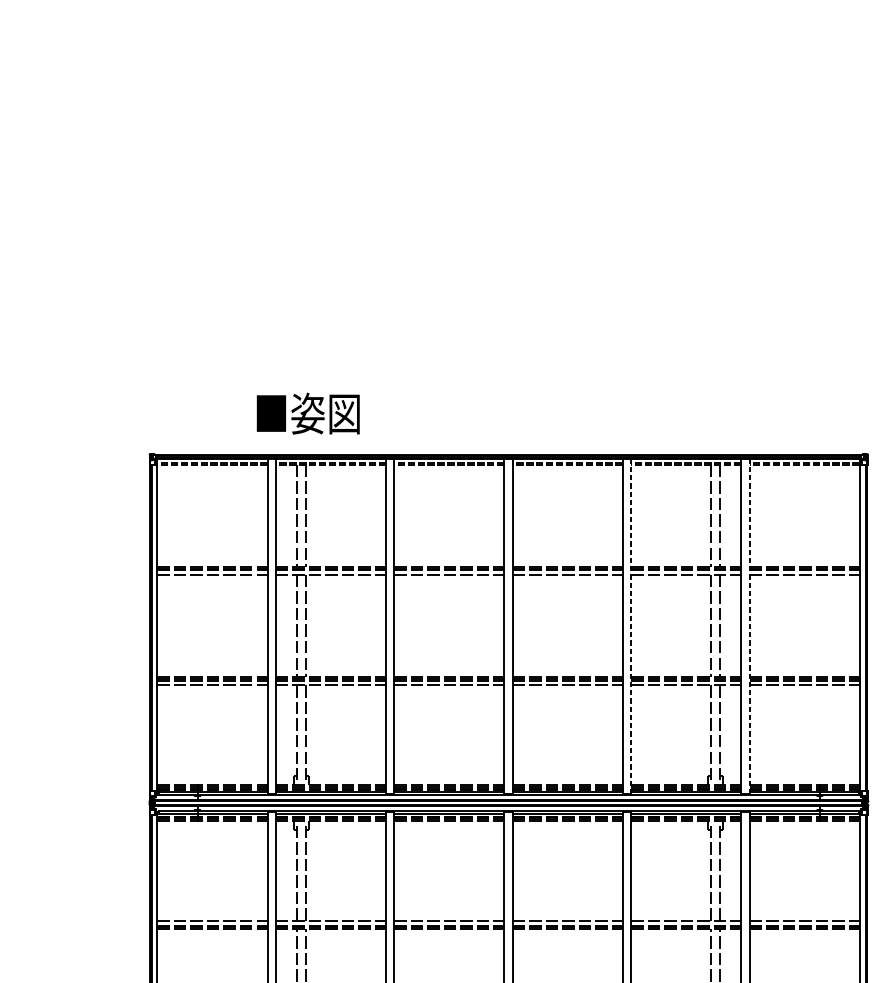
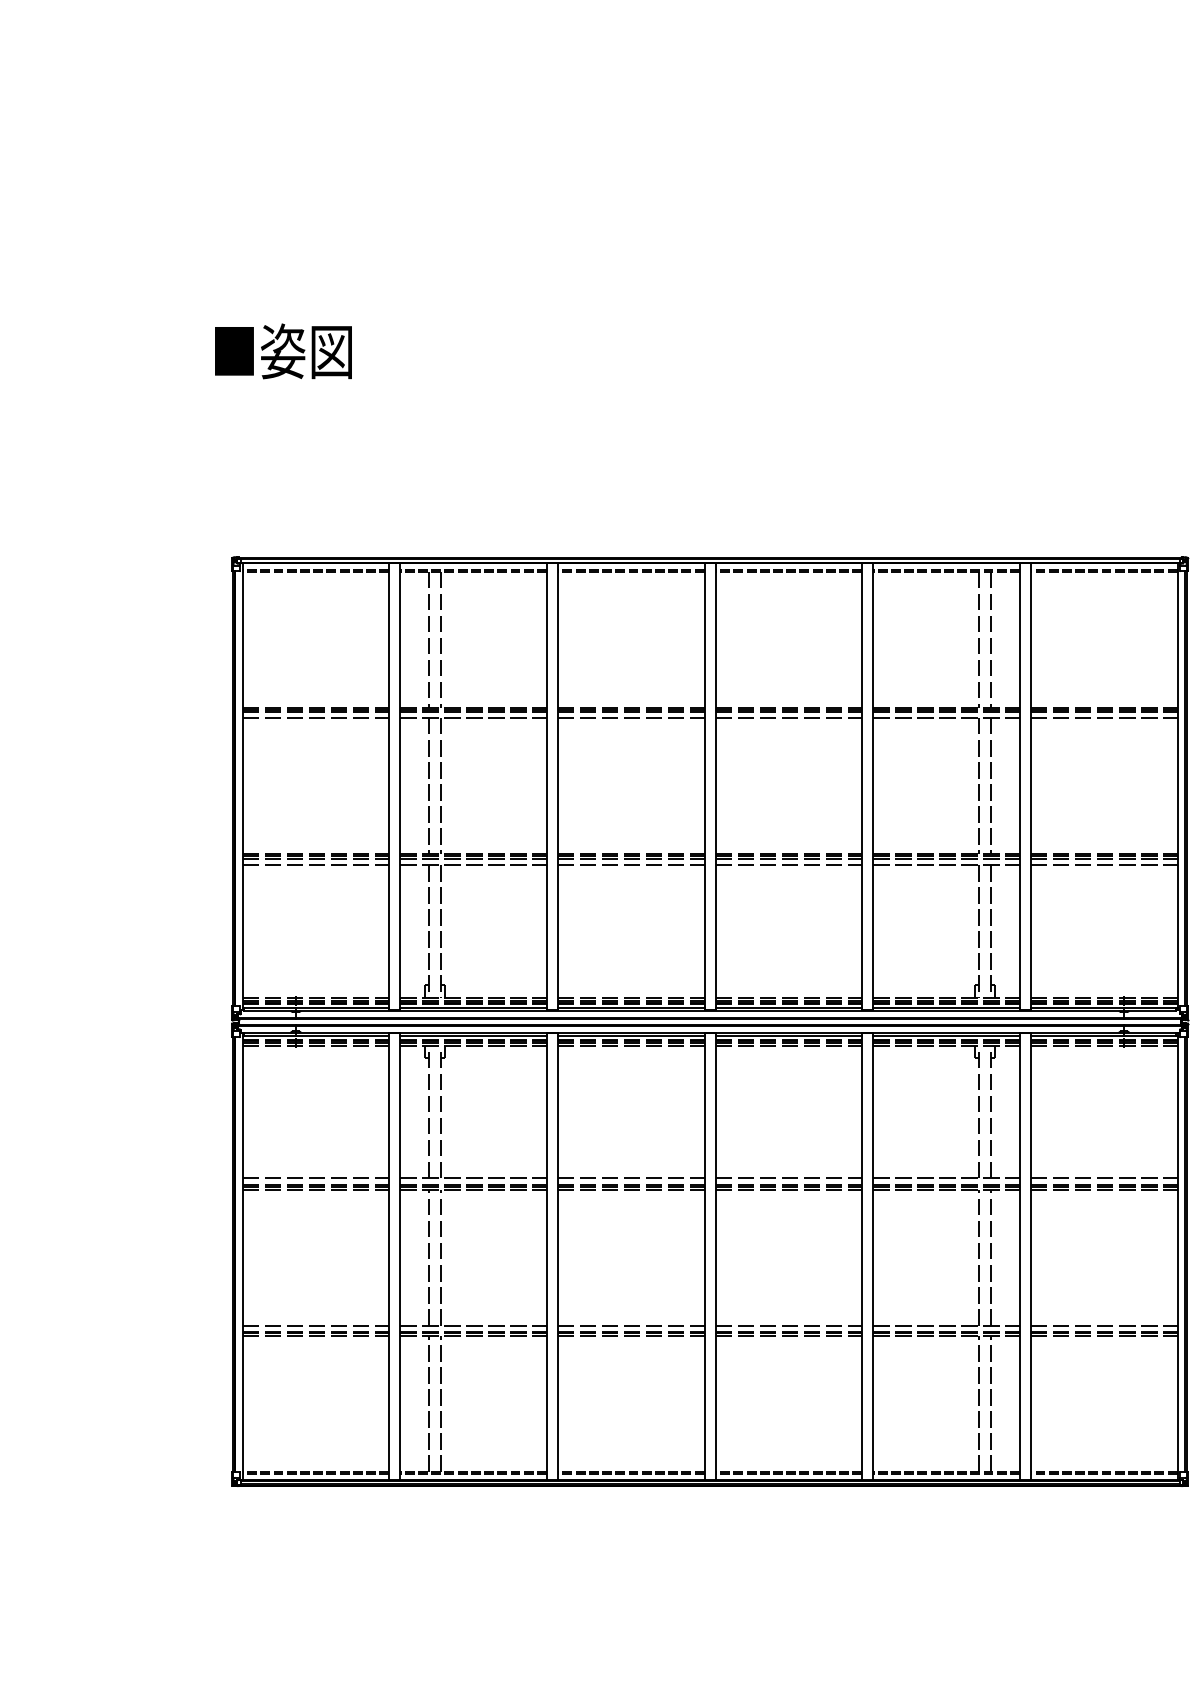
text: (308, 413) -> (283, 351), moved
line: (631, 627) -> (873, 787), dashed -> solid
line: (749, 627) -> (1030, 787), dashed -> solid

